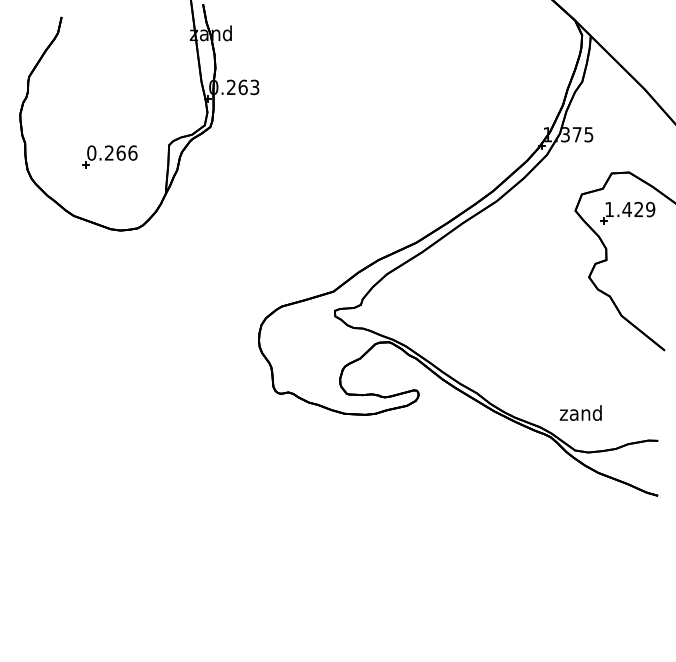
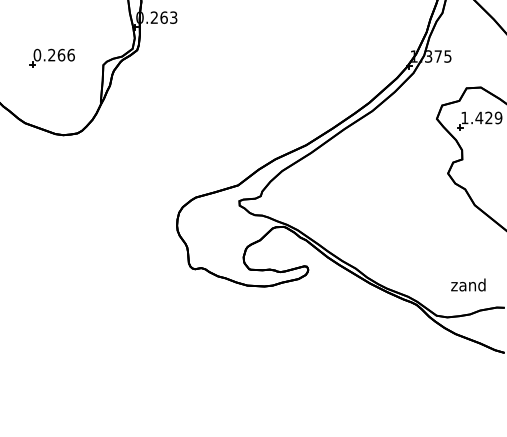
part: (109, 156) -> (51, 57), moved
text: (580, 412) -> (468, 284), moved

